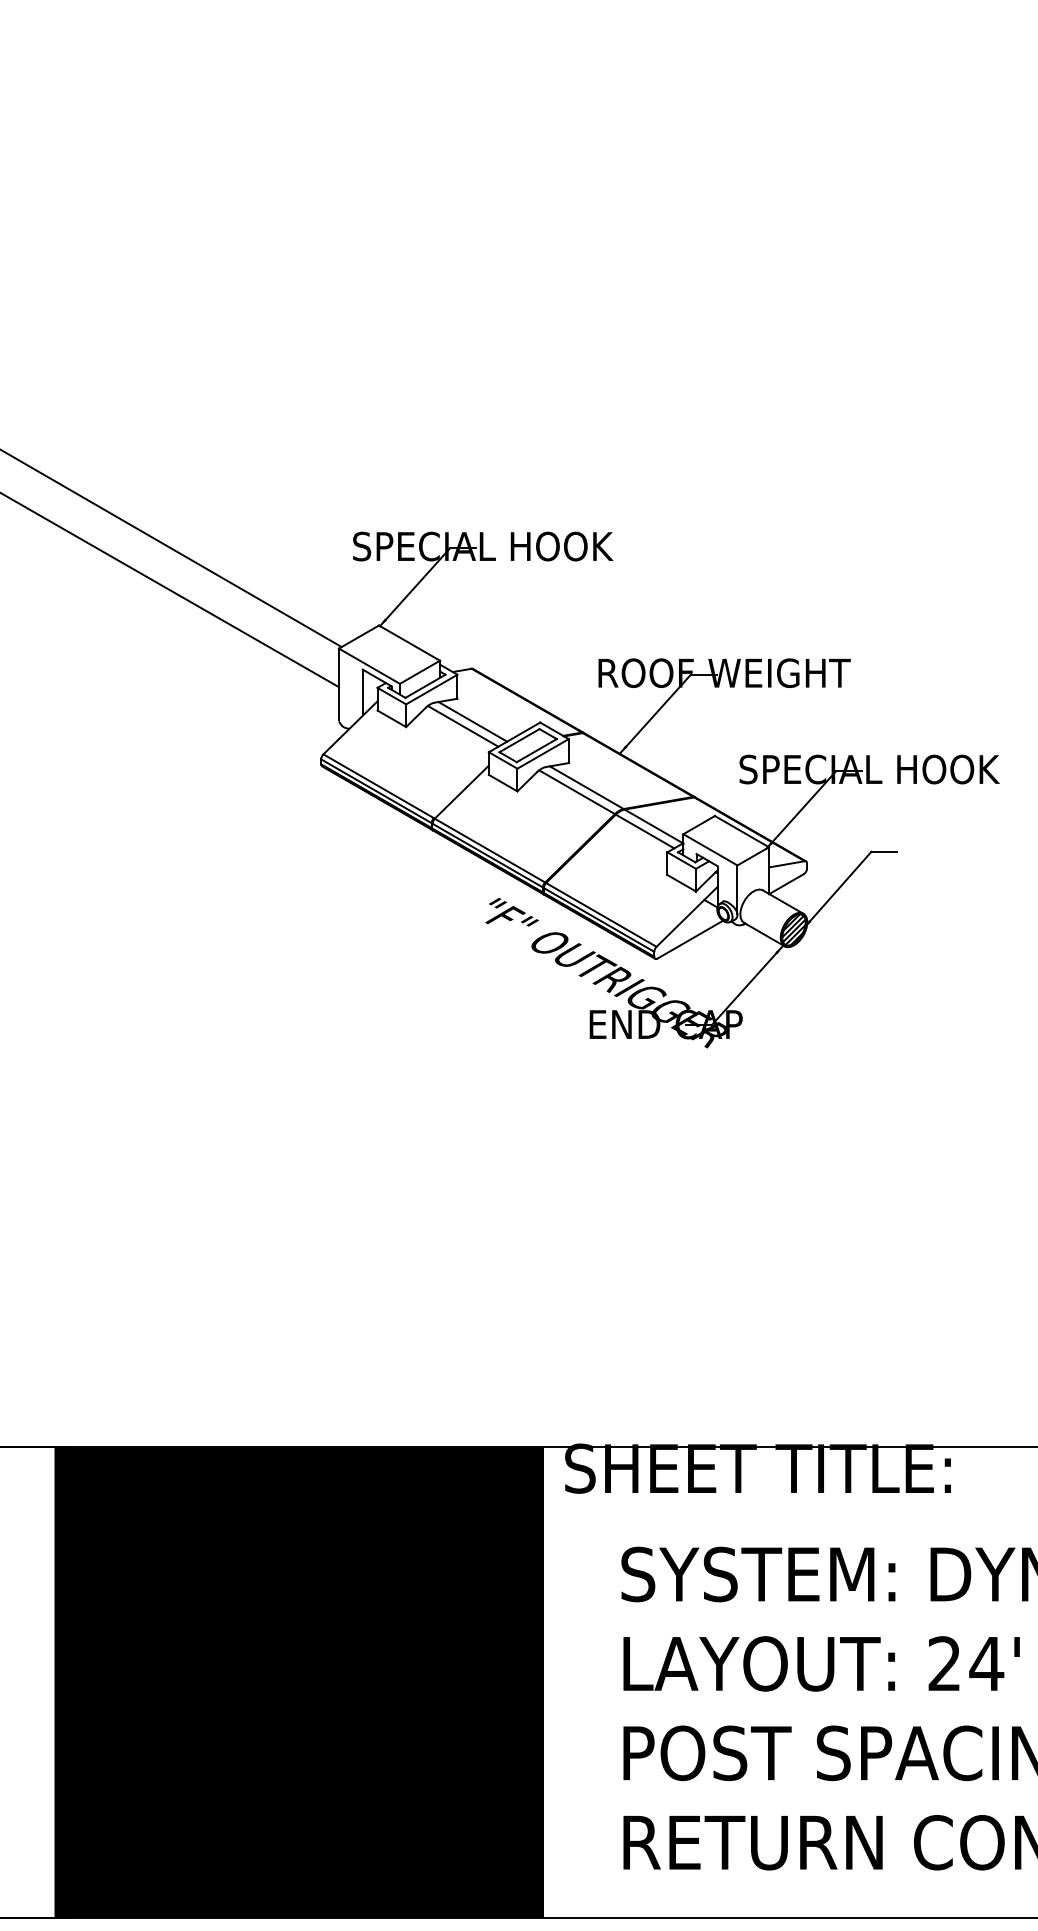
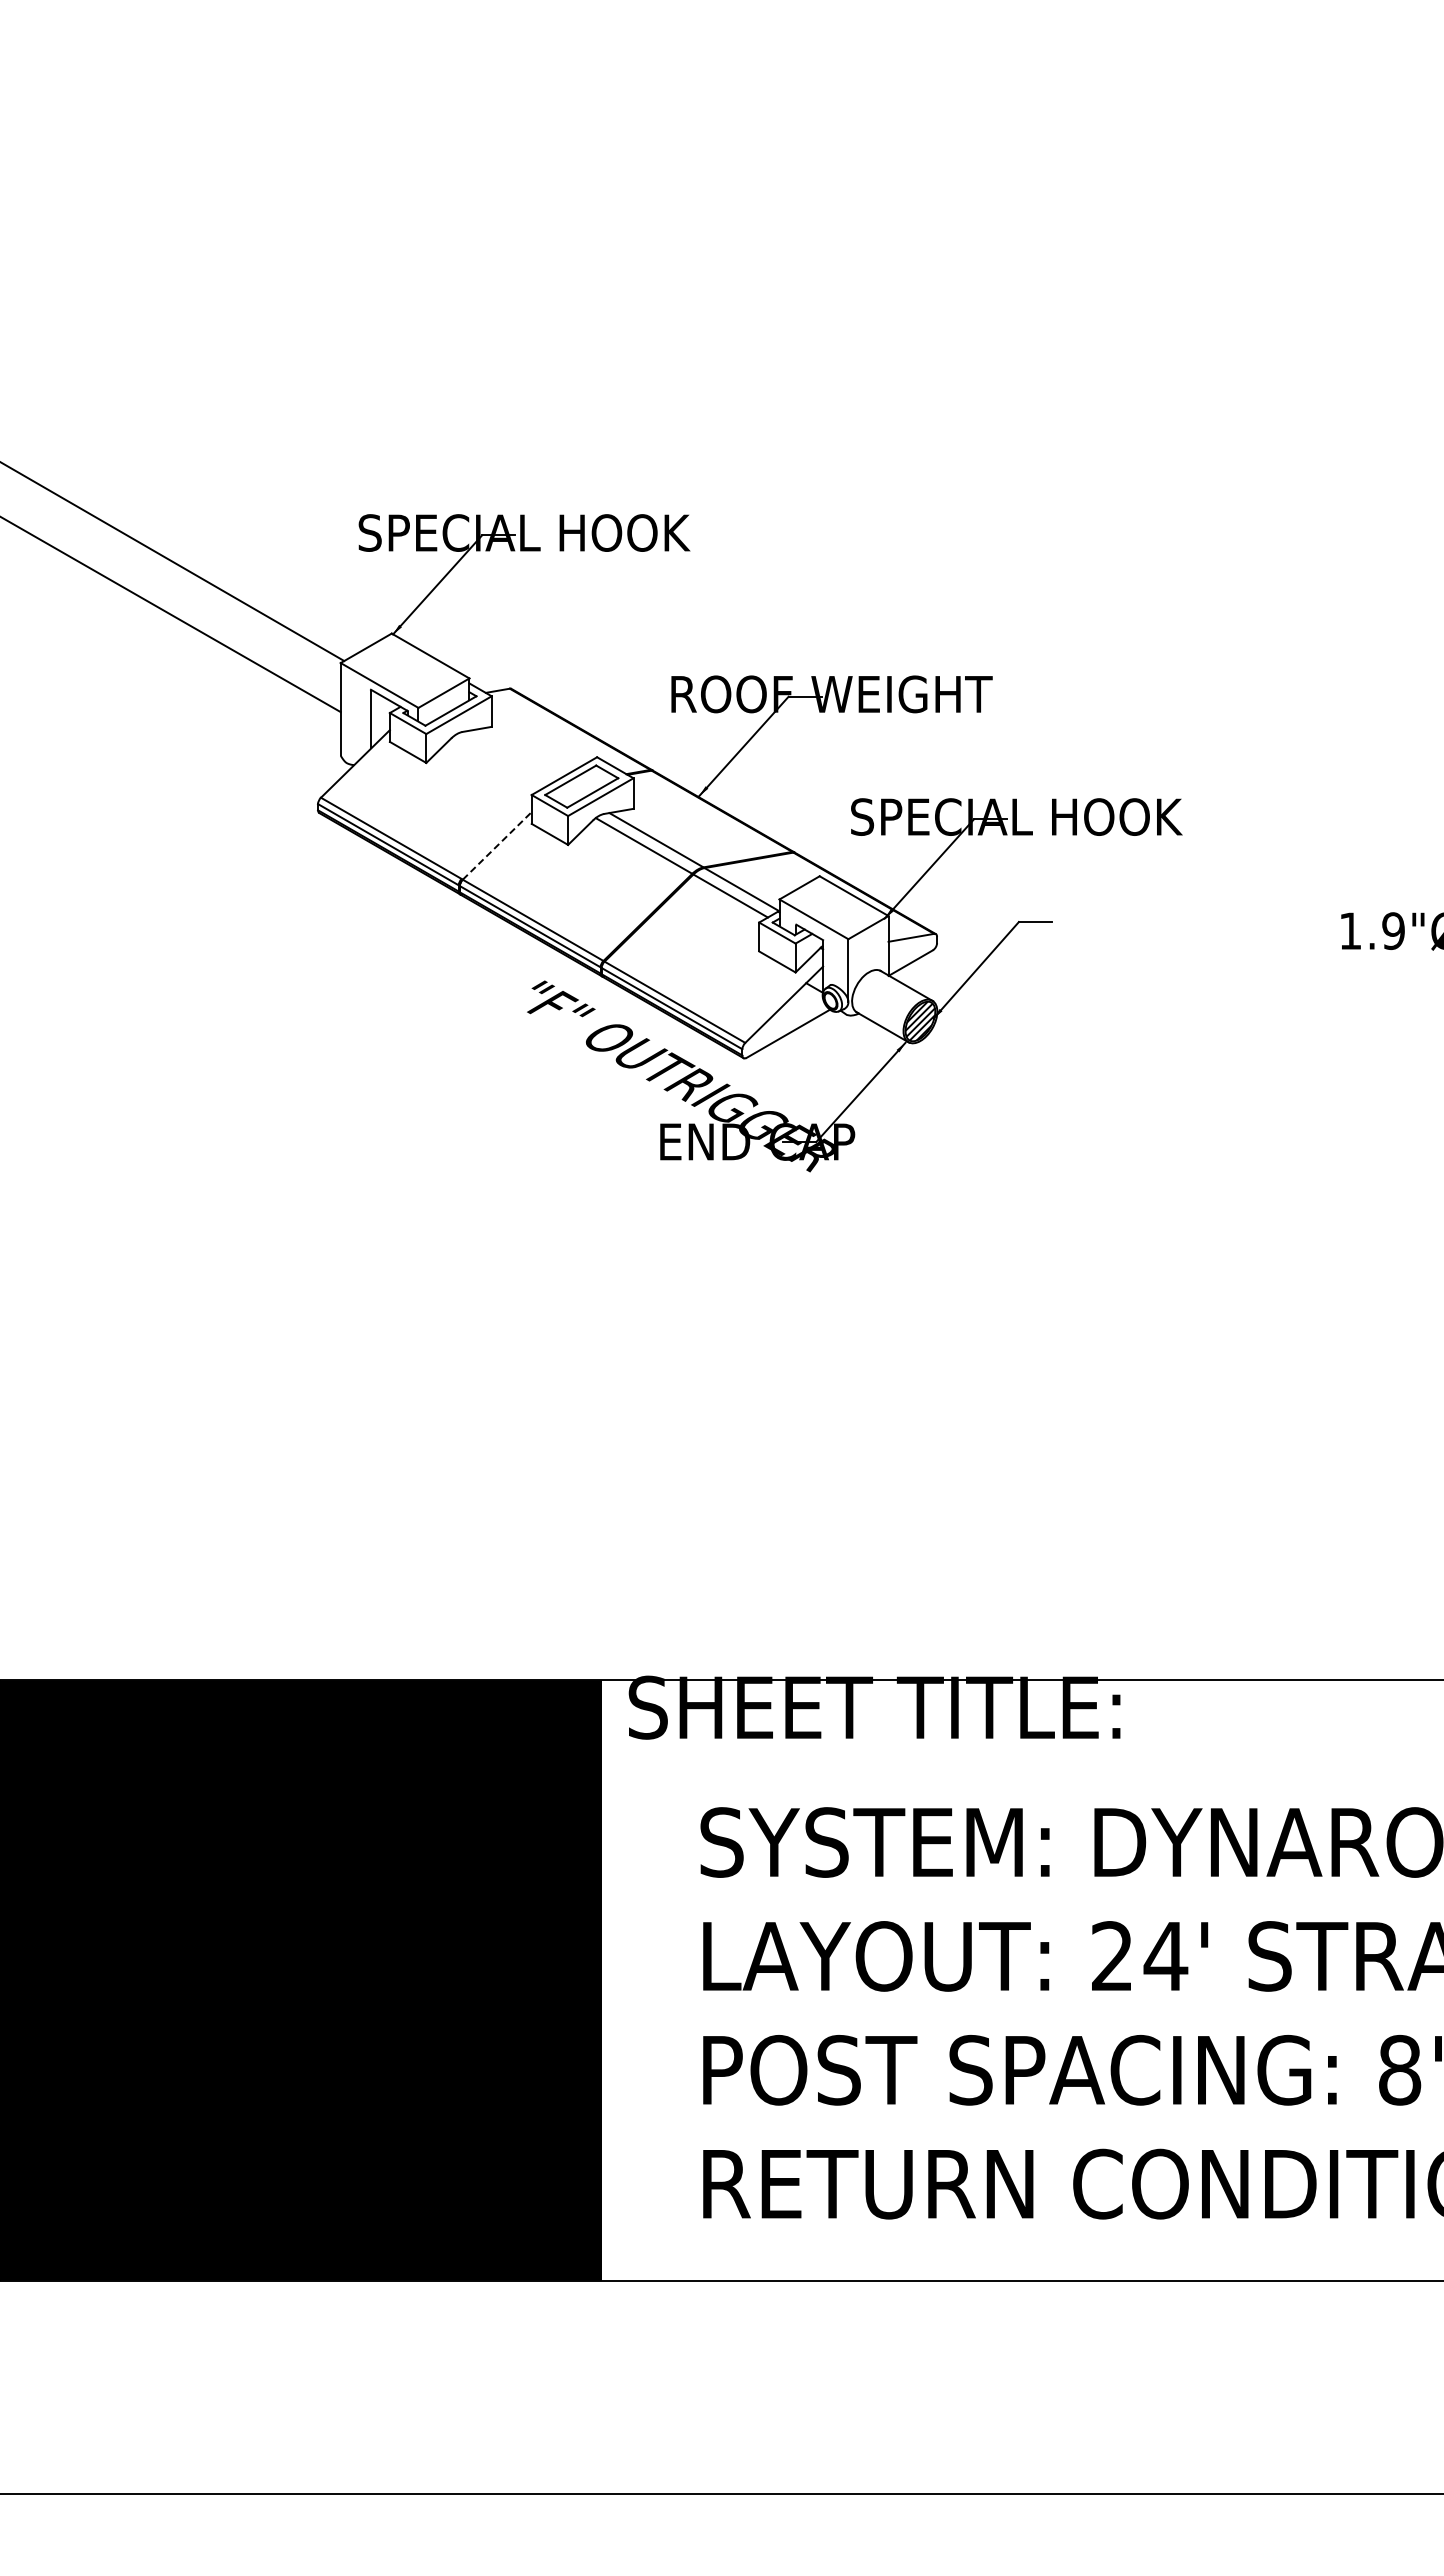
line: (473, 721) -> (511, 756), removed
line: (462, 726) -> (498, 762), removed
line: (462, 791) -> (497, 845), solid -> dashed

